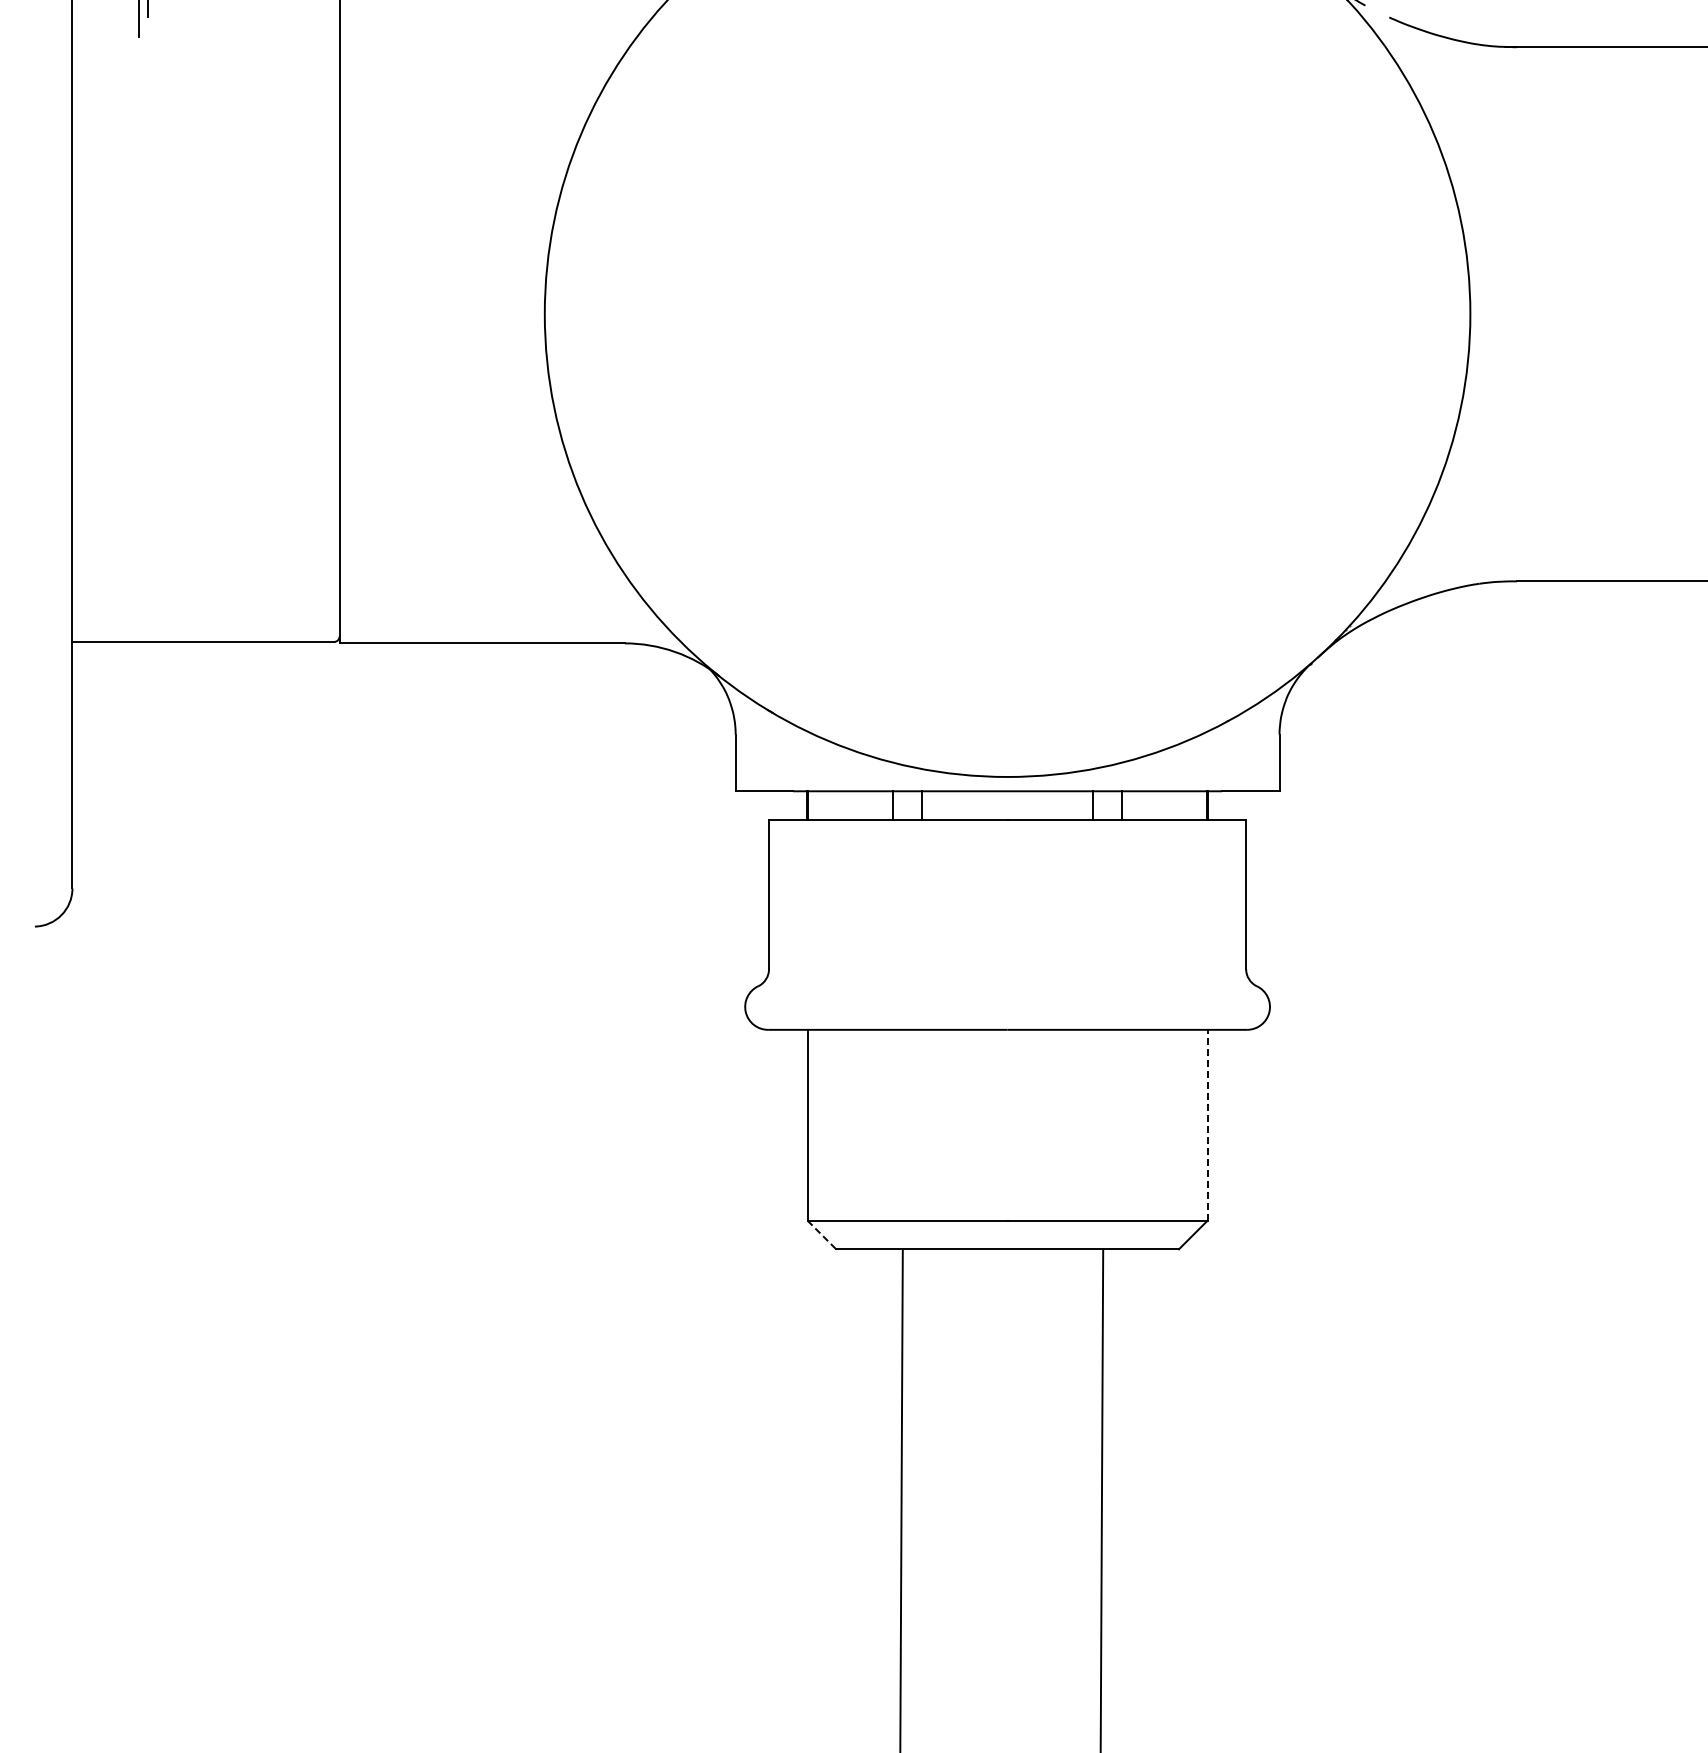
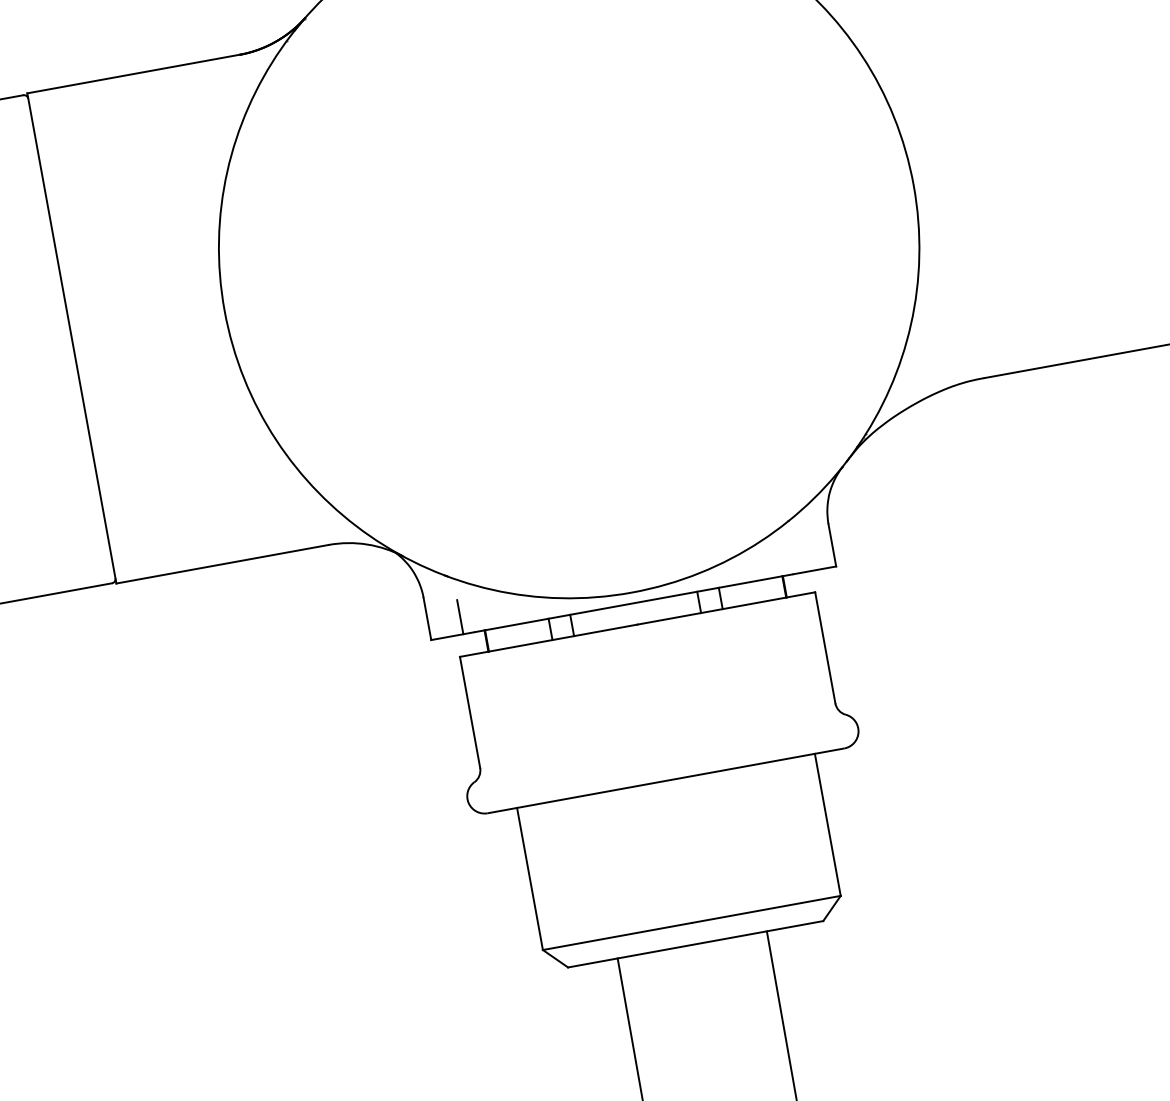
line: (778, 768) -> (460, 617), added
line: (1207, 1124) -> (827, 824), dashed -> solid
line: (822, 1235) -> (556, 959), dashed -> solid

